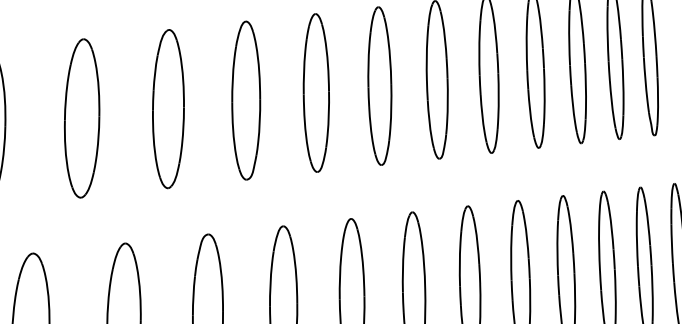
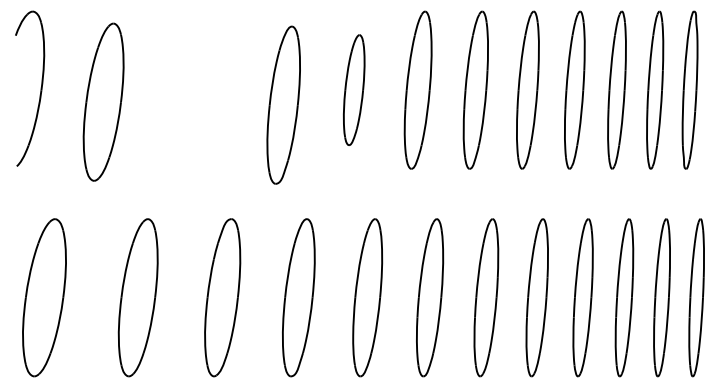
part: (315, 92) -> (353, 89), size x0.7
part: (245, 99) -> (283, 104), moved
part: (168, 108) -> (205, 89), removed
part: (81, 117) -> (103, 101), moved

